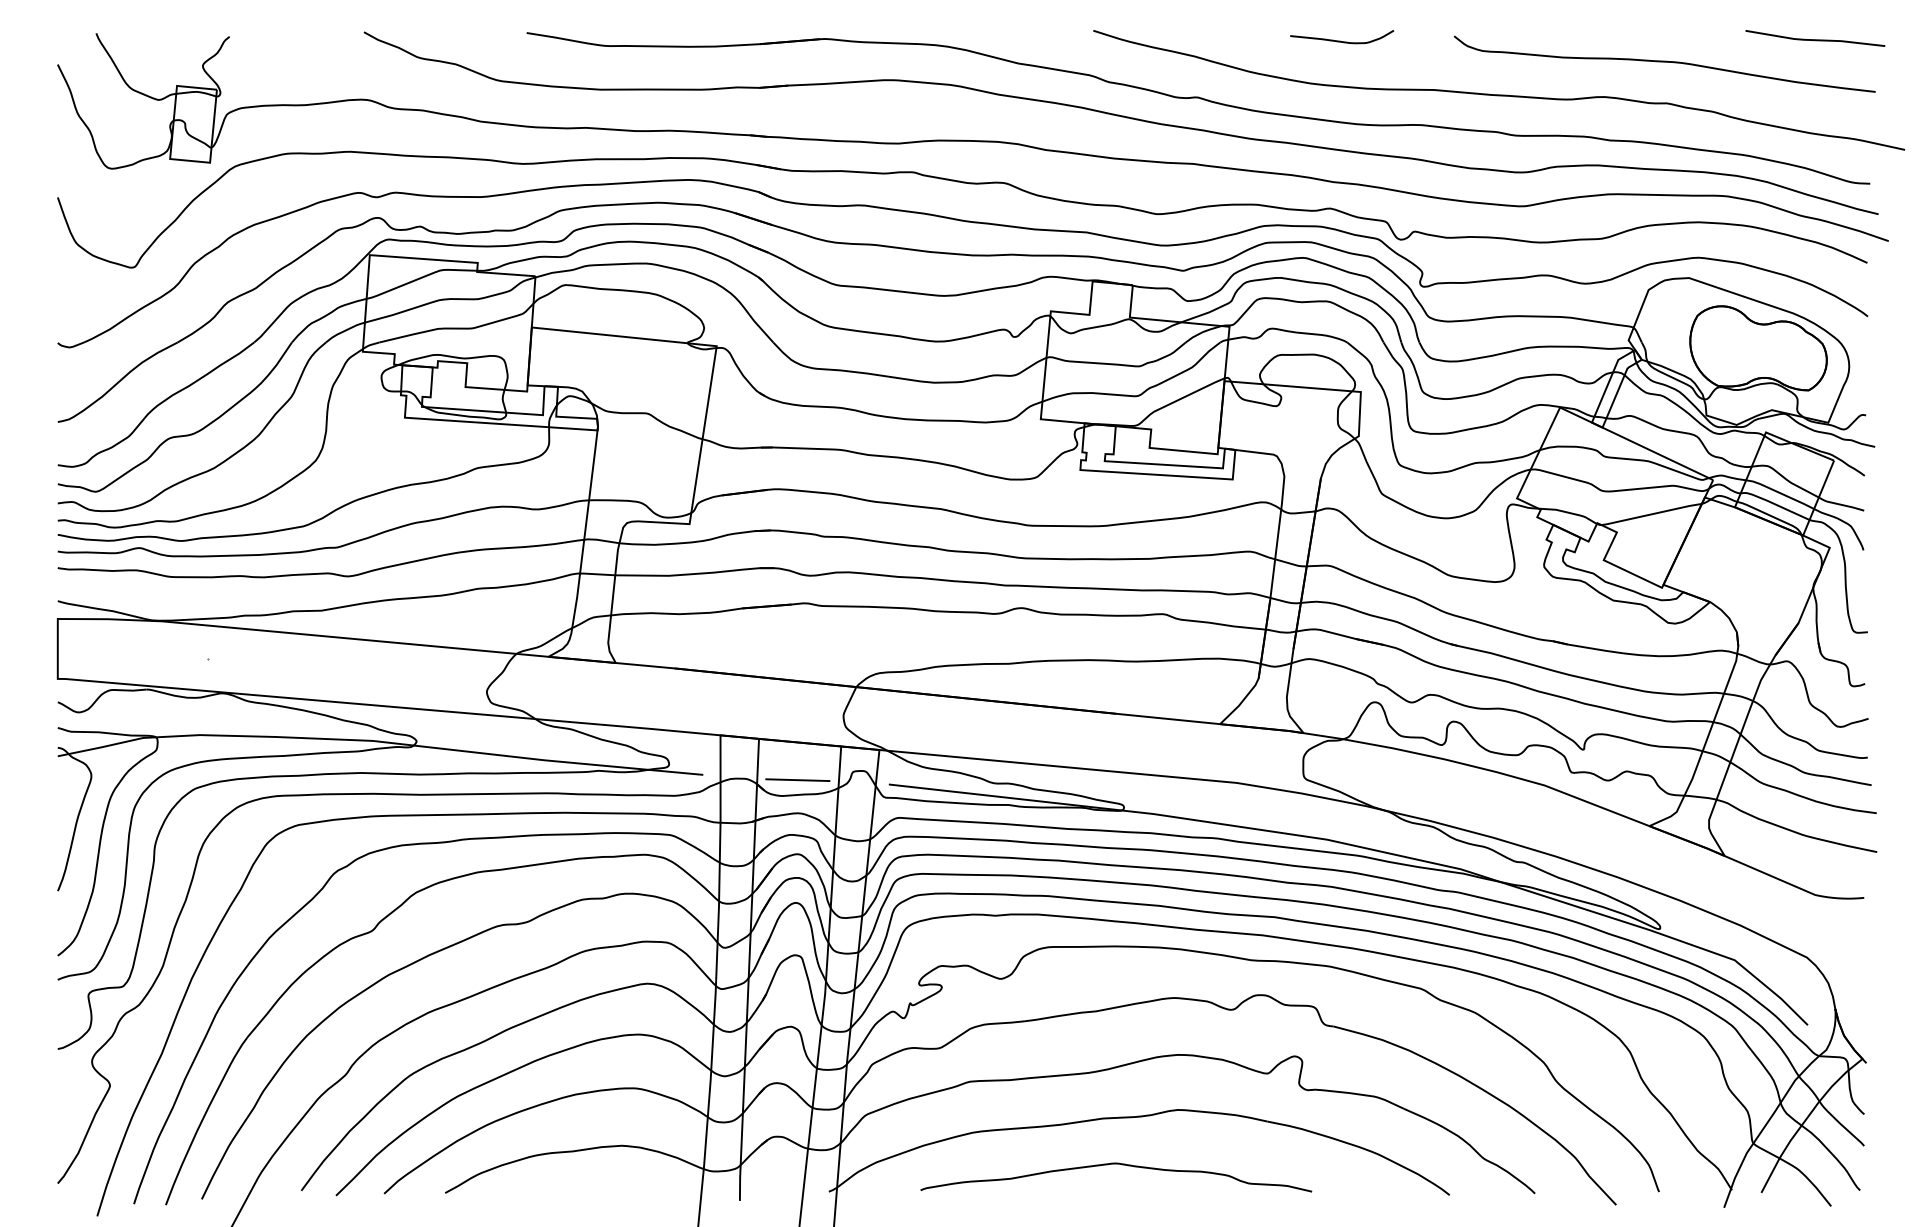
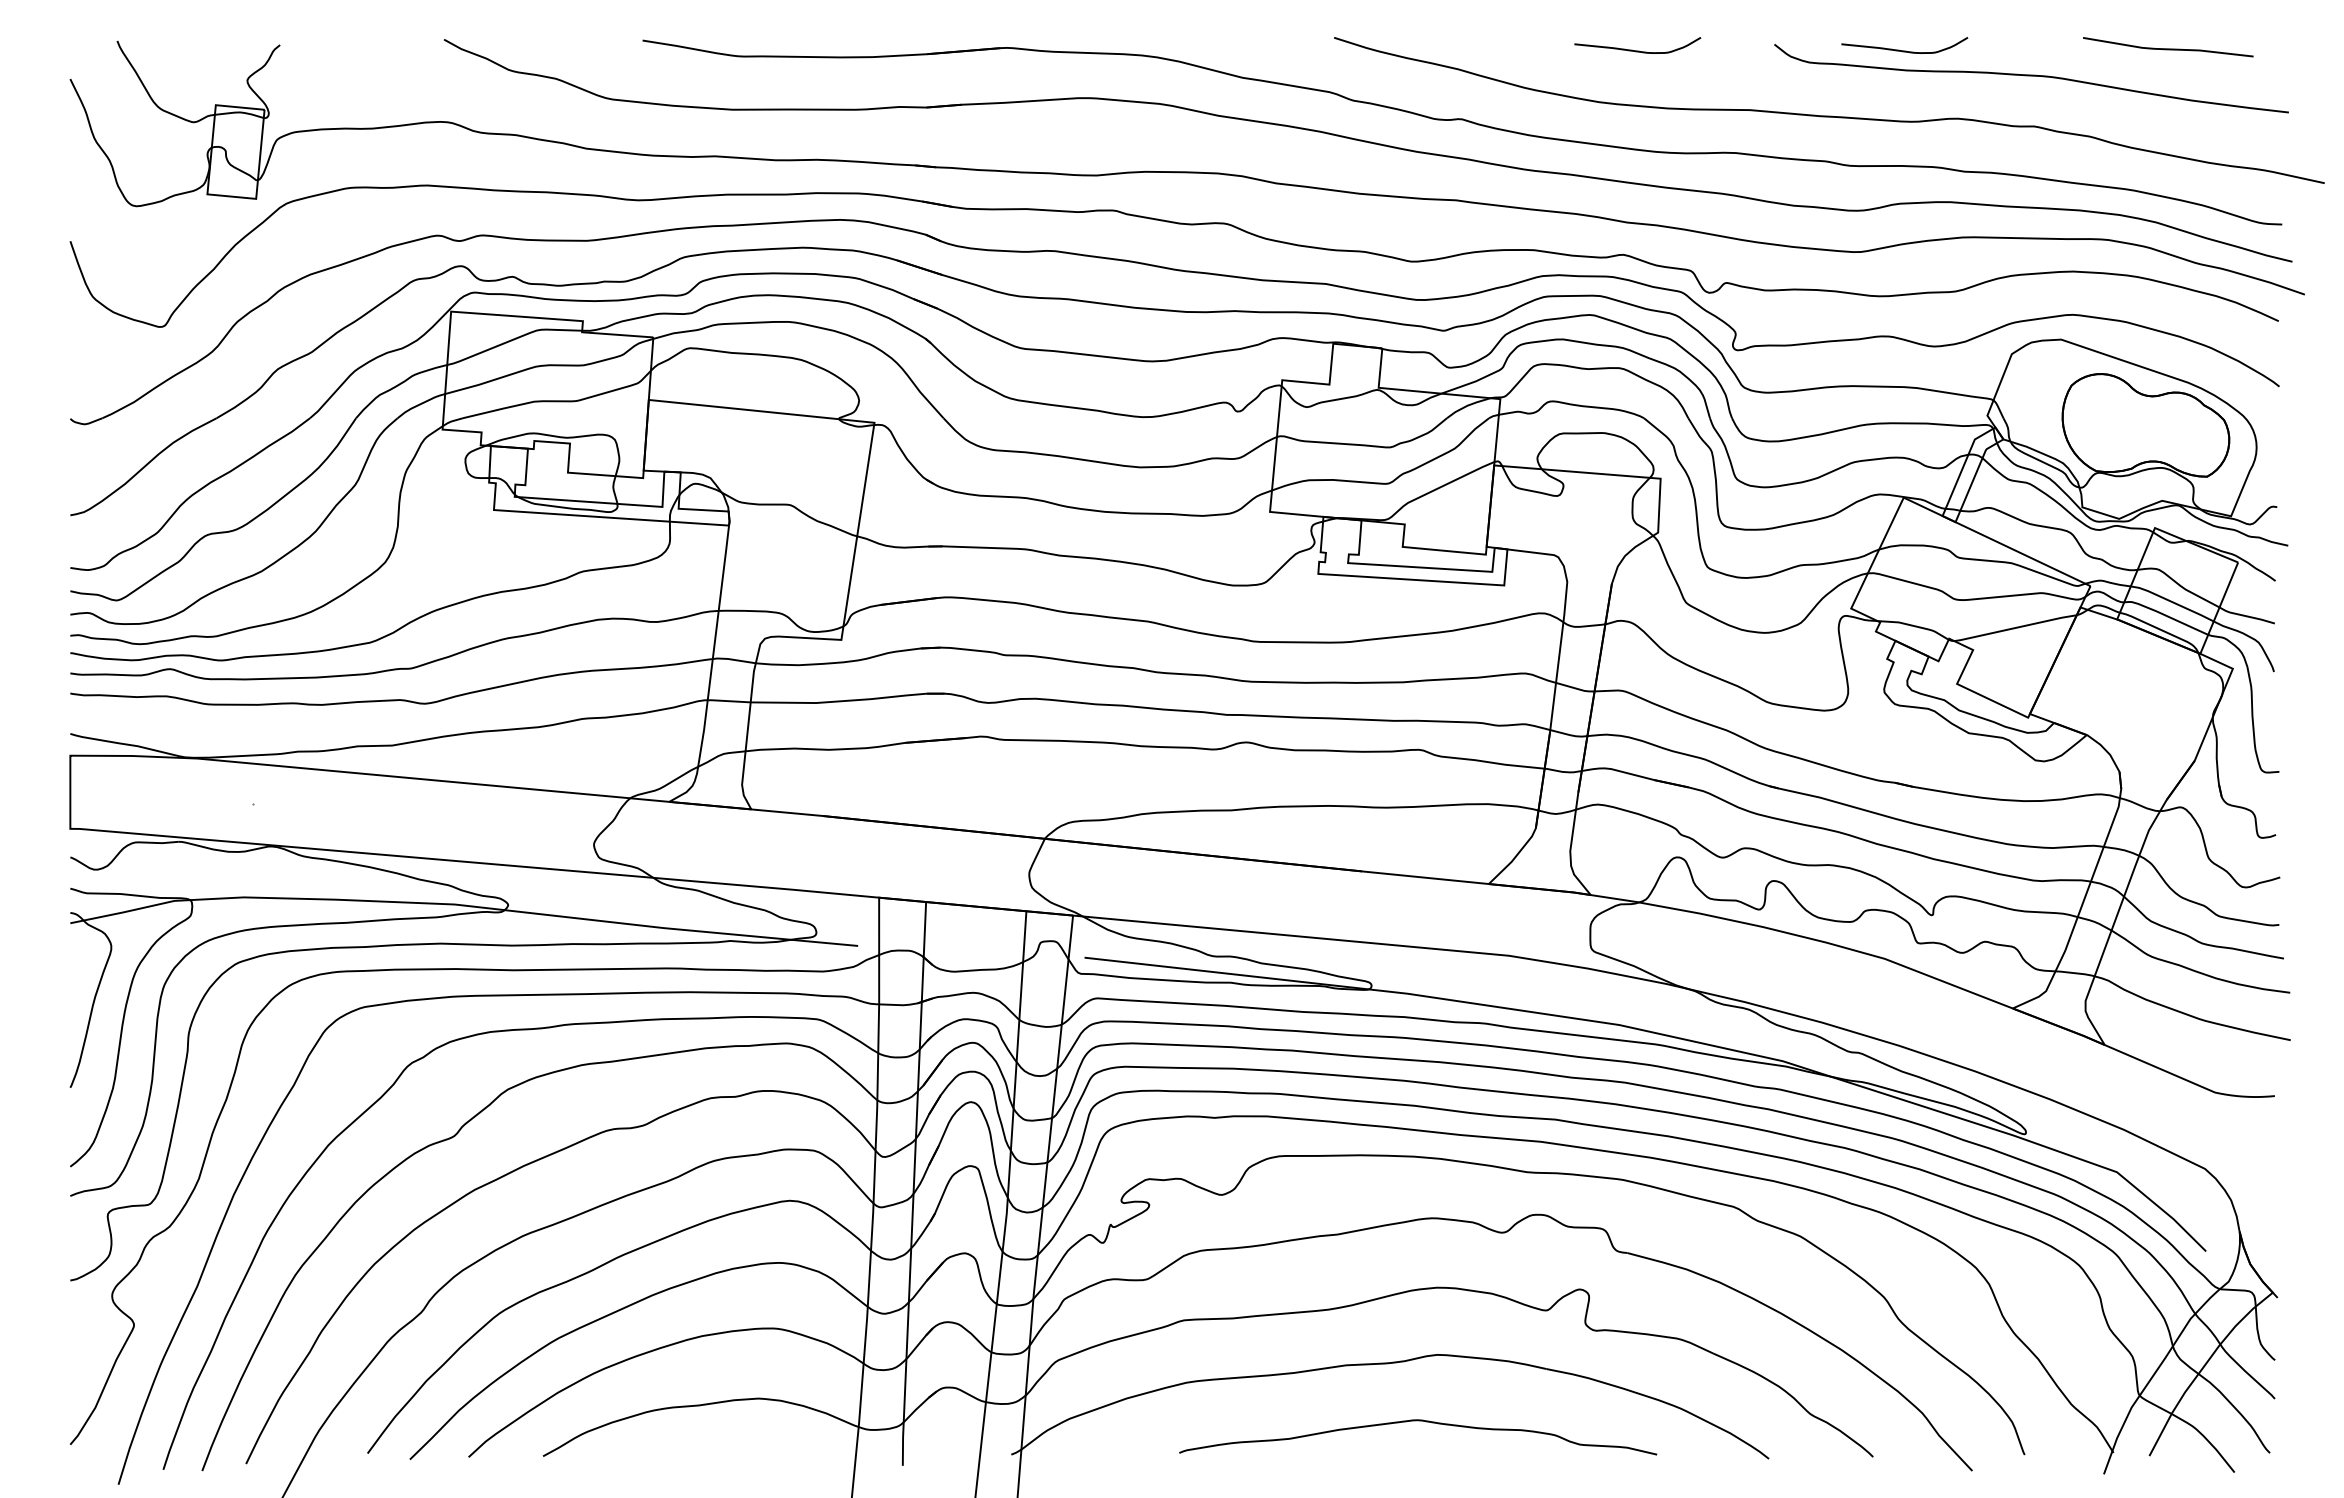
line: (1815, 39) -> (2168, 48), moved
curve: (1560, 41) -> (1904, 50), added
line: (797, 780) -> (973, 952), removed
curve: (1116, 1164) -> (1418, 1421), moved

